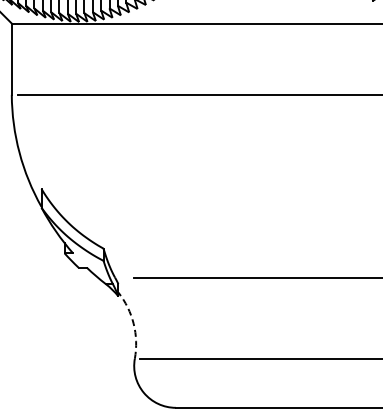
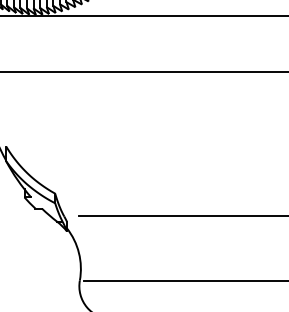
arc: (133, 323) -> (78, 252), dashed -> solid

